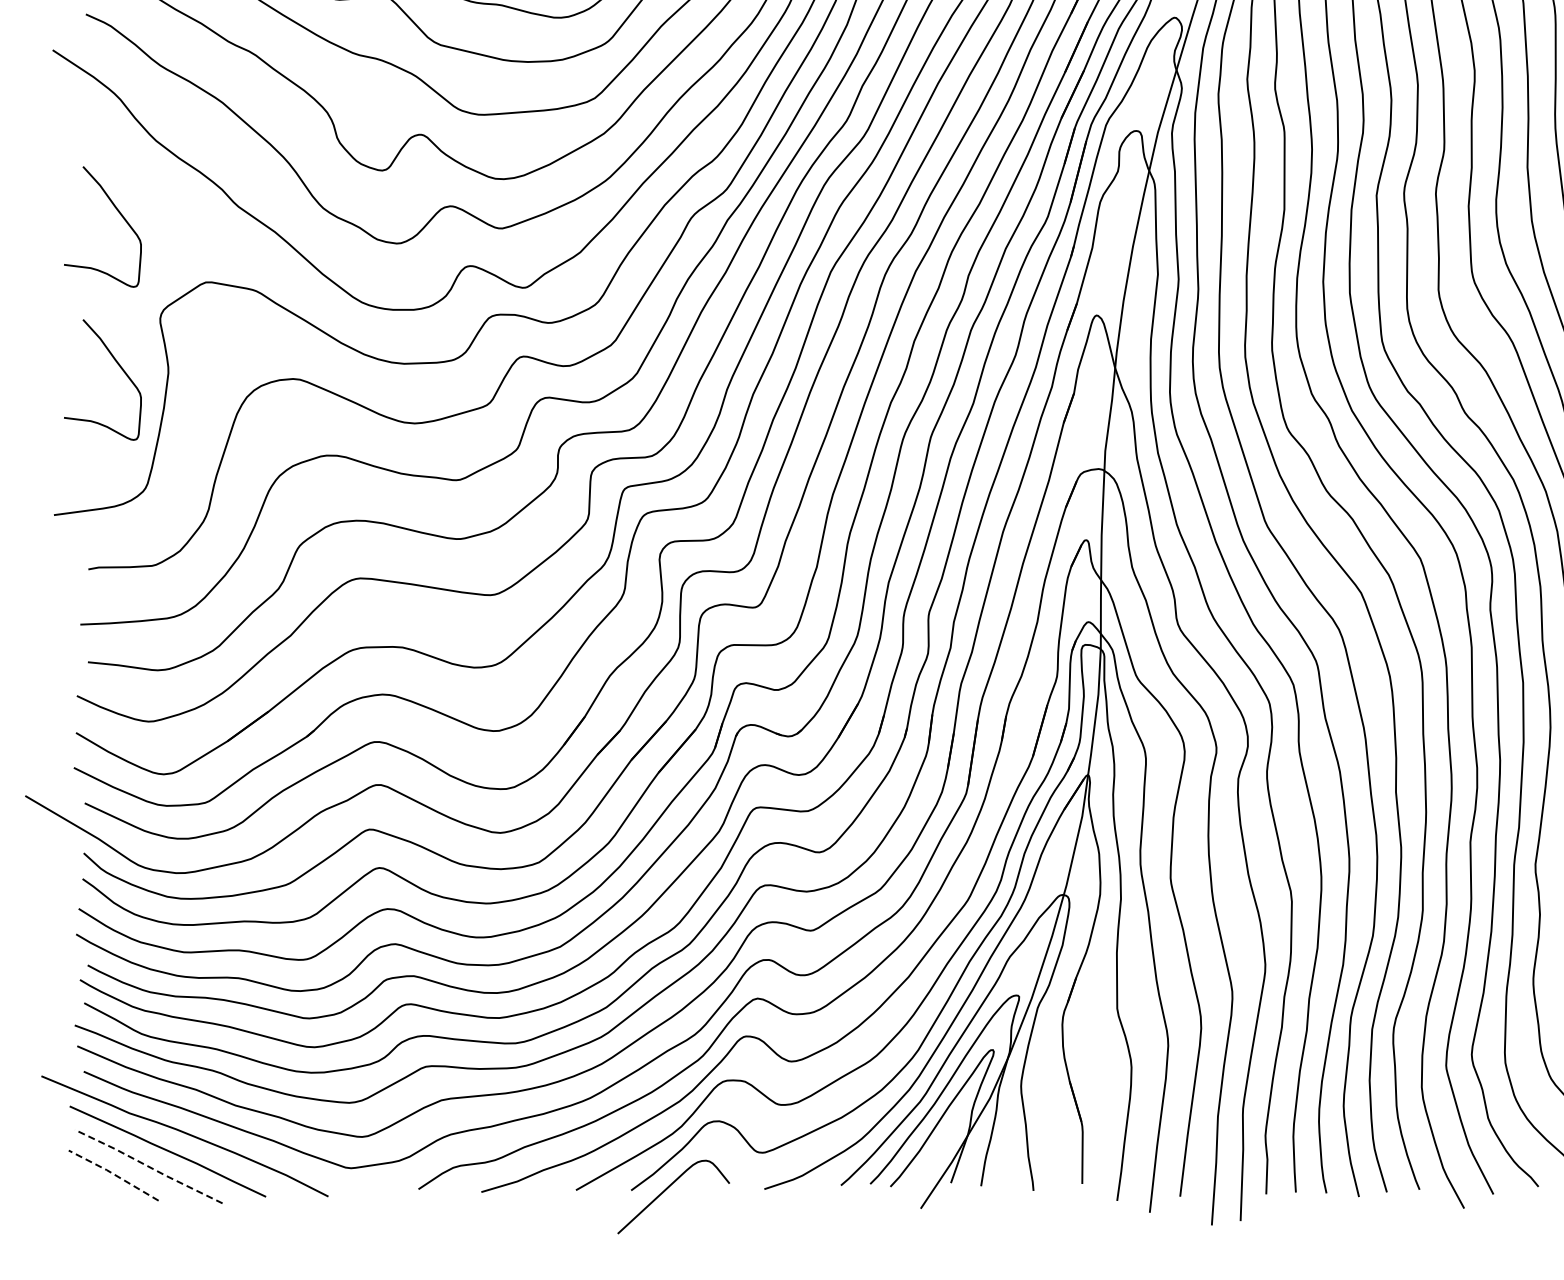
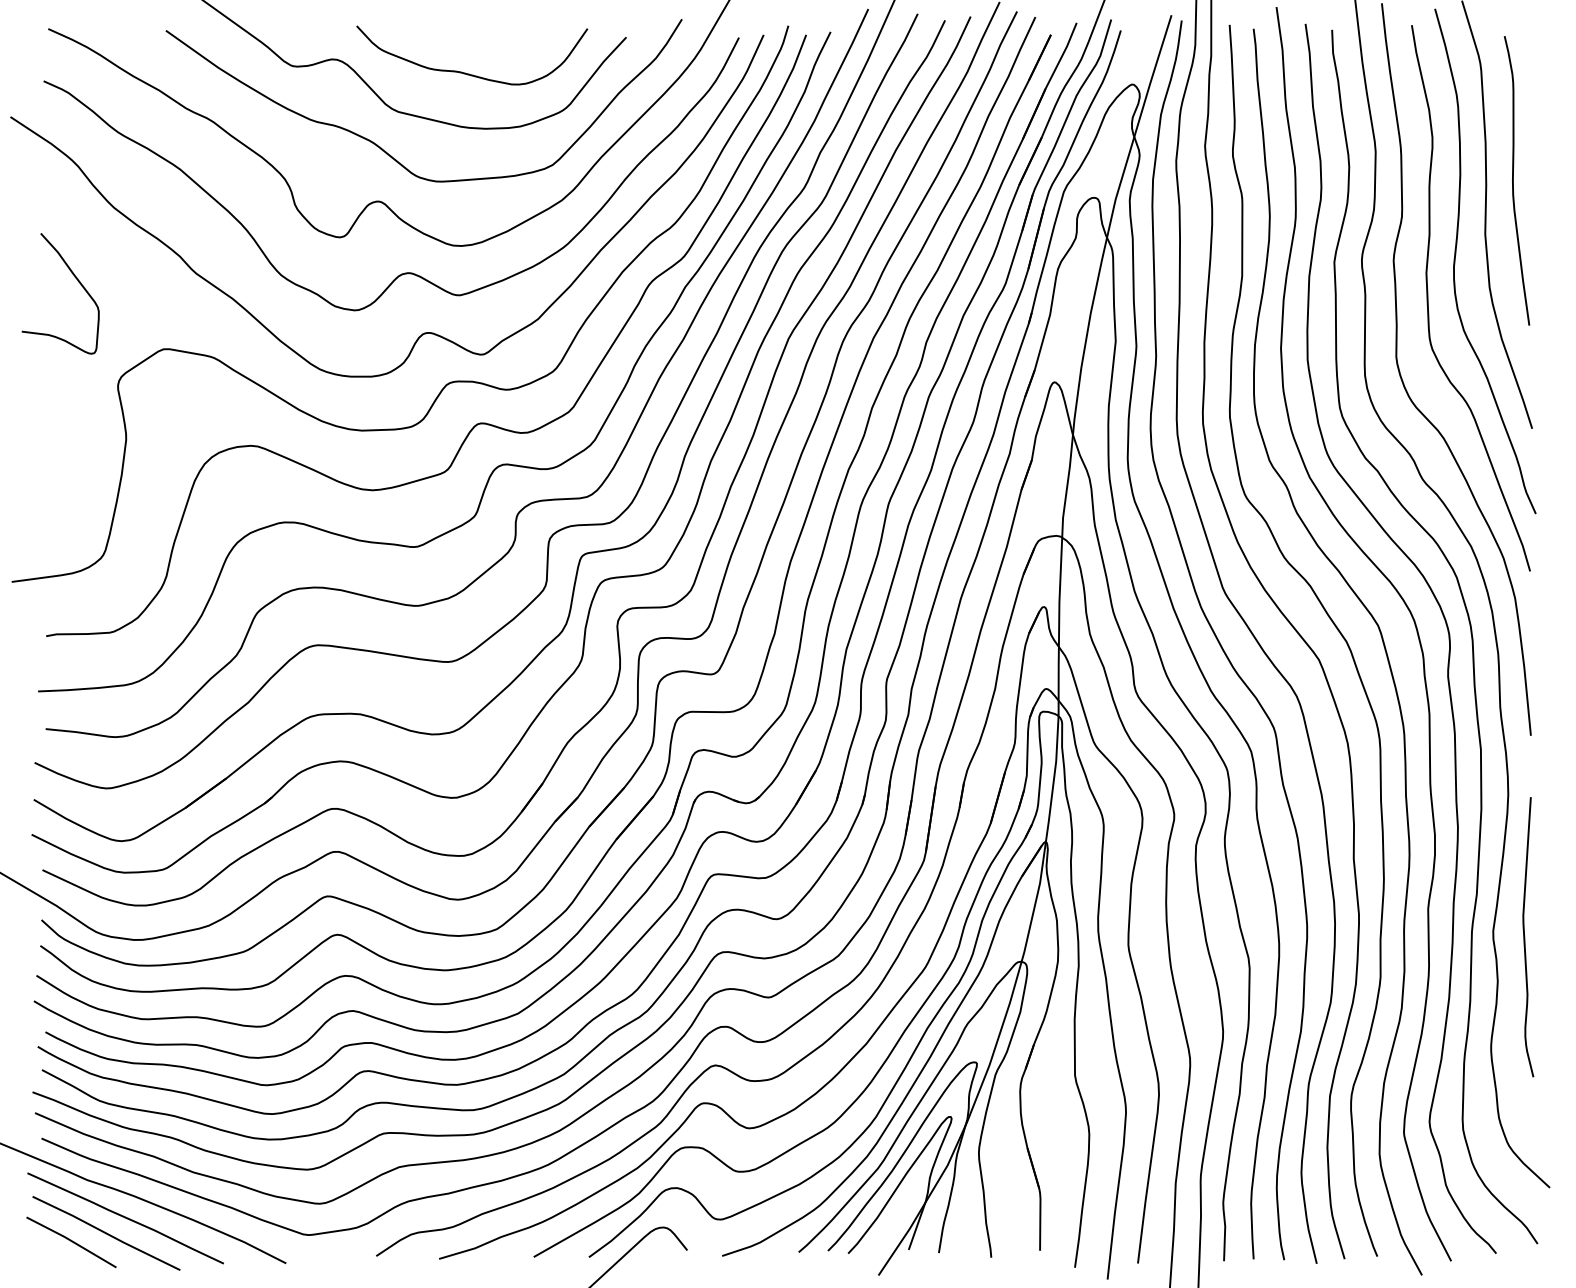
curve: (119, 367) -> (77, 434), removed
line: (148, 1166) -> (106, 1233), dashed -> solid
line: (113, 1173) -> (71, 1240), dashed -> solid

